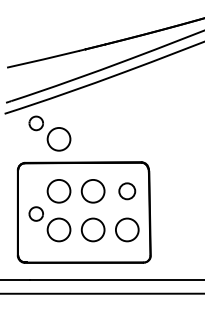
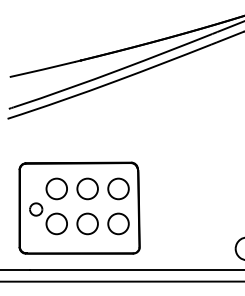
part: (49, 133) -> (48, 136), removed
circle: (127, 190) -> (118, 188), size x1.43

